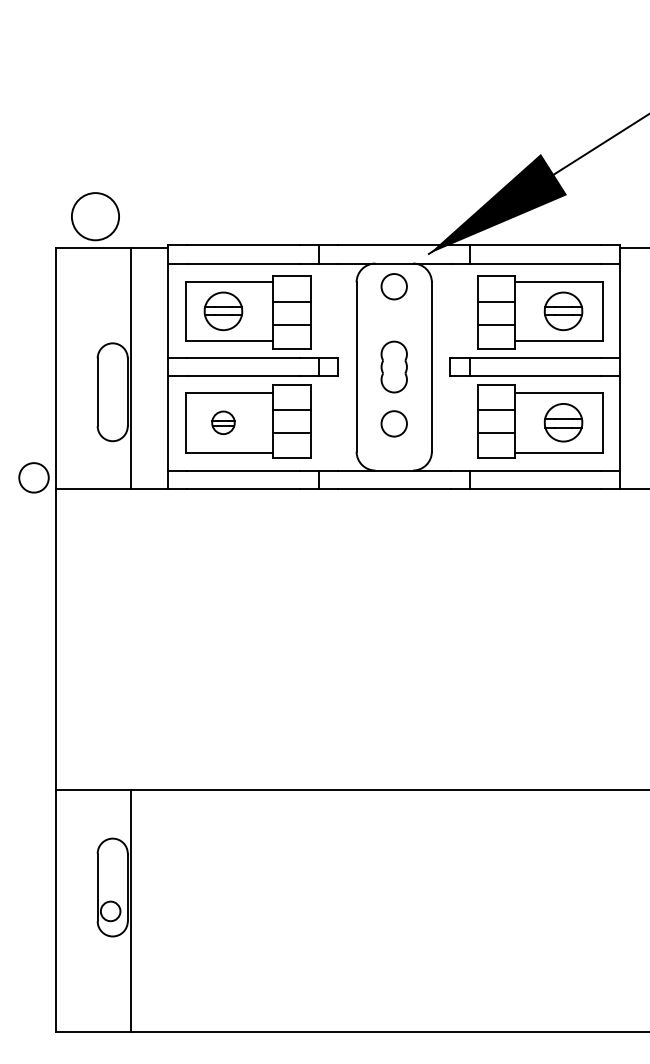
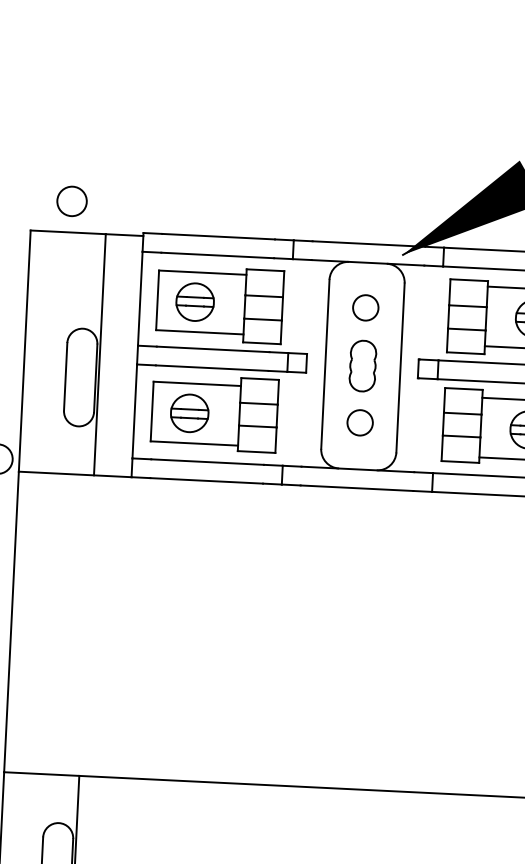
circle: (95, 216) -> (72, 201), size x0.62
circle: (393, 286) -> (365, 307), moved
part: (223, 422) -> (189, 413), size x1.67

